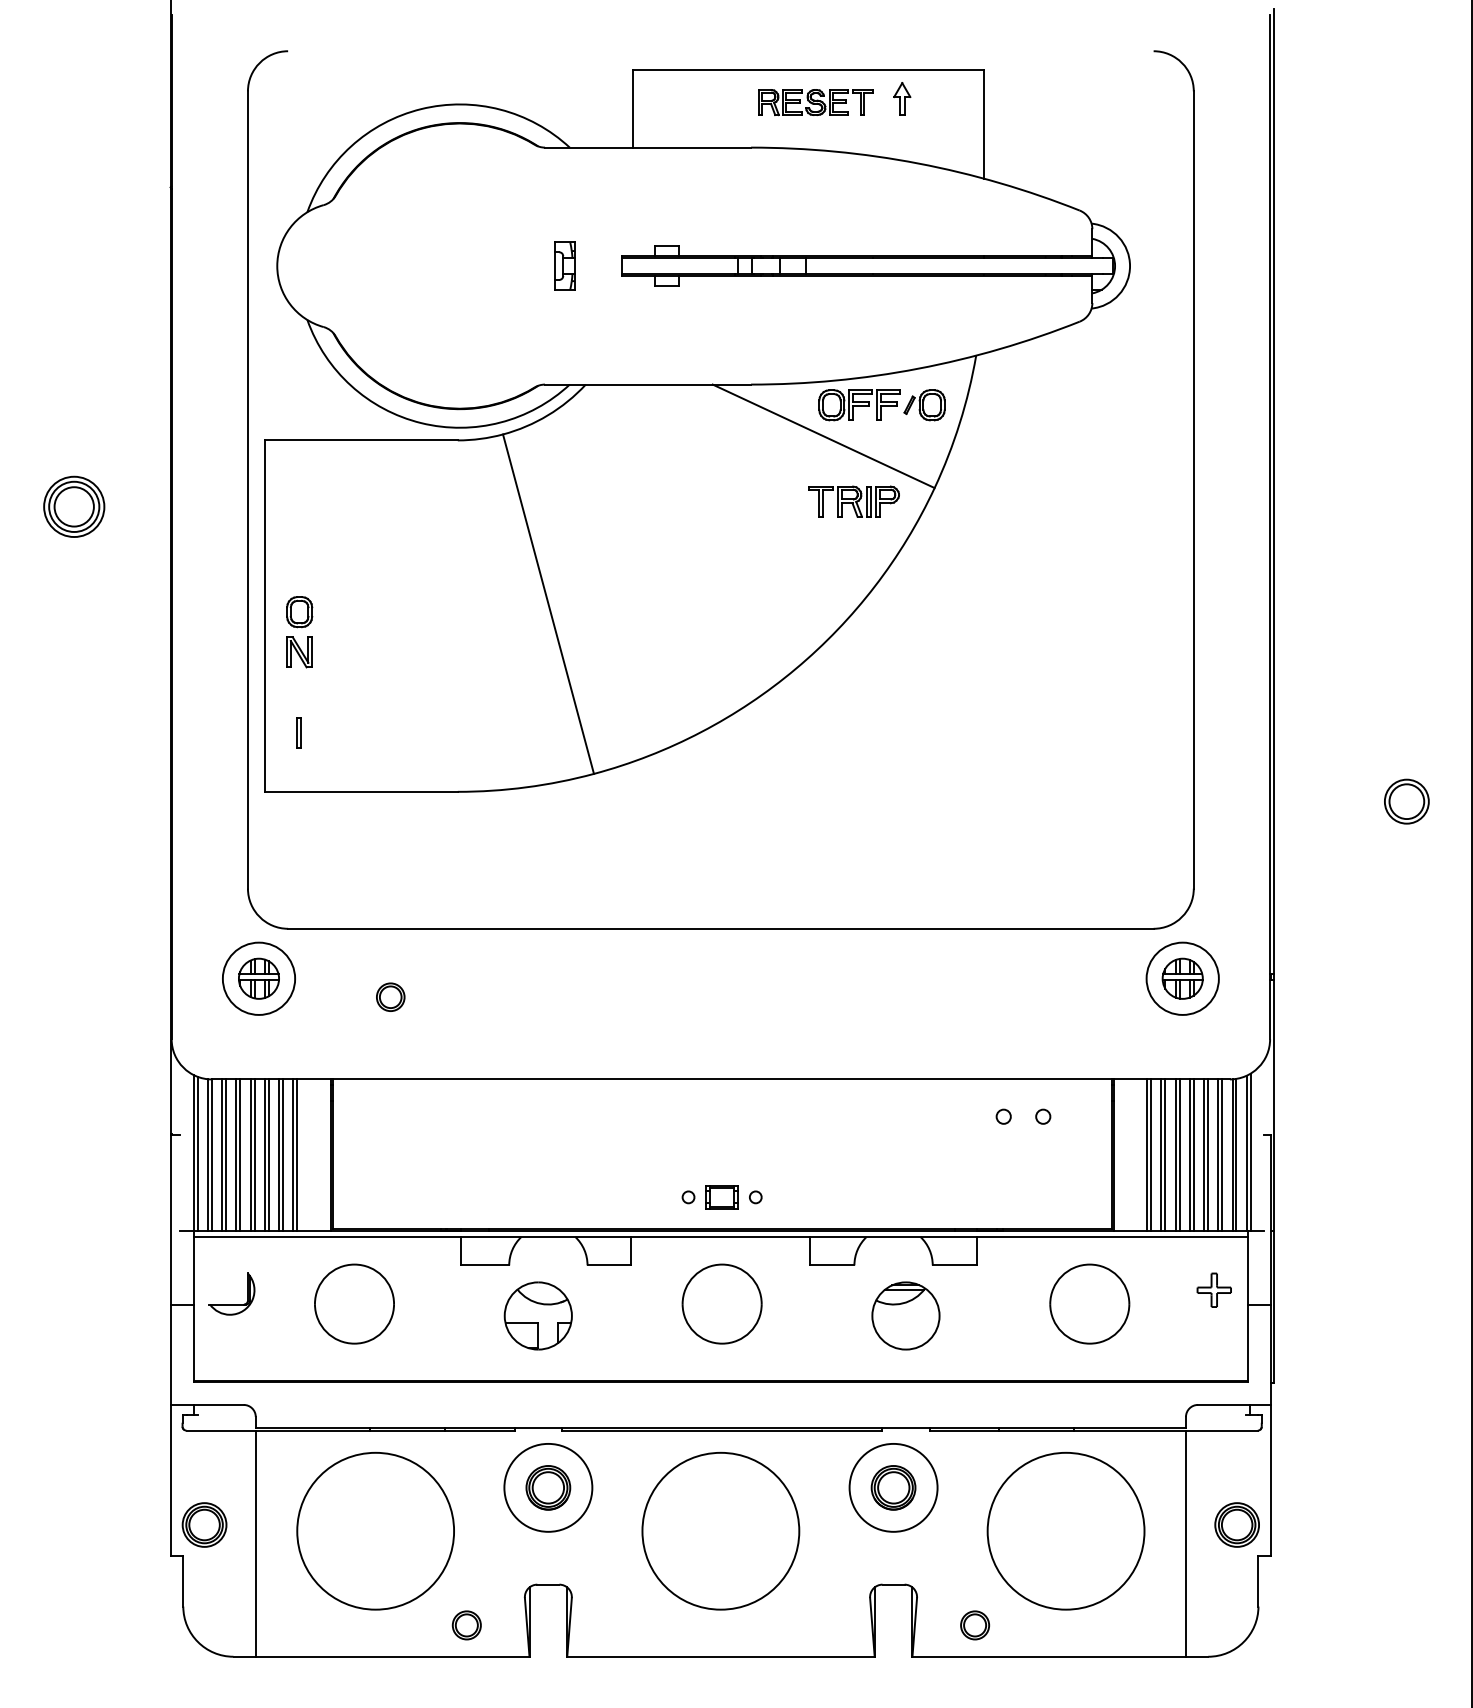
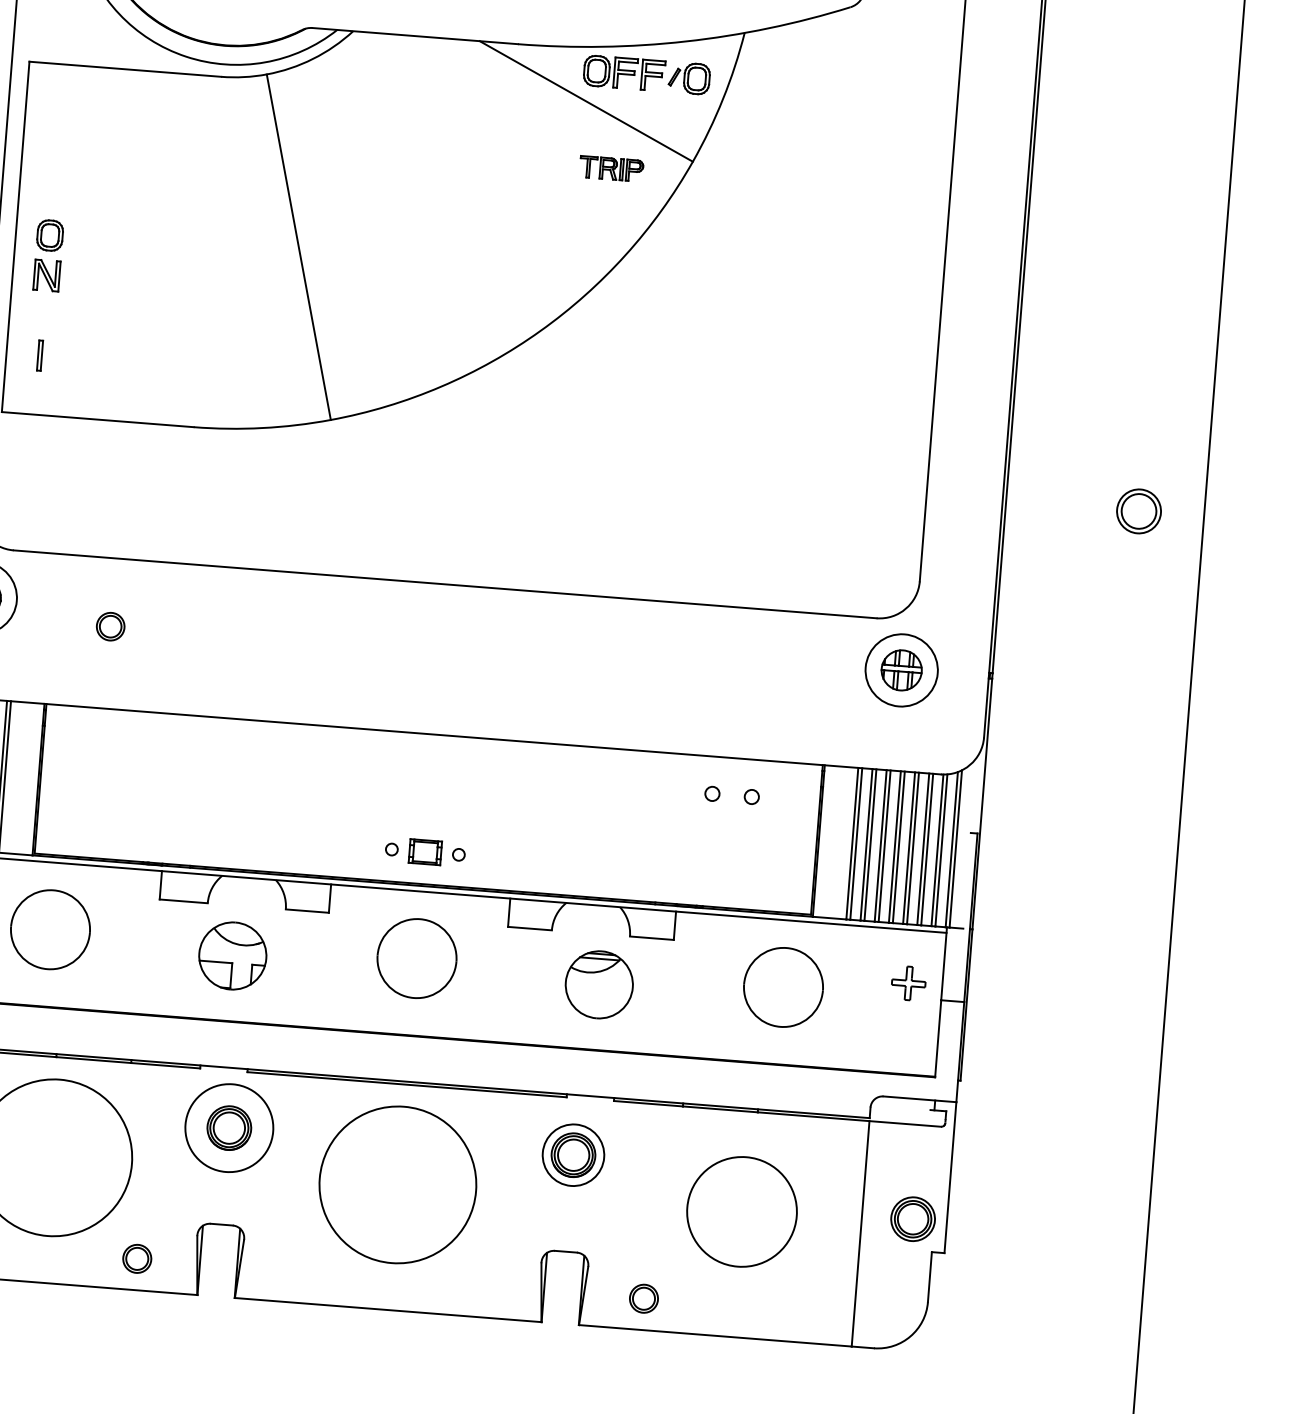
part: (853, 501) -> (610, 168), size x0.7
circle: (893, 1487) -> (573, 1154), size x0.7
circle: (1065, 1530) -> (741, 1211), size x0.7

